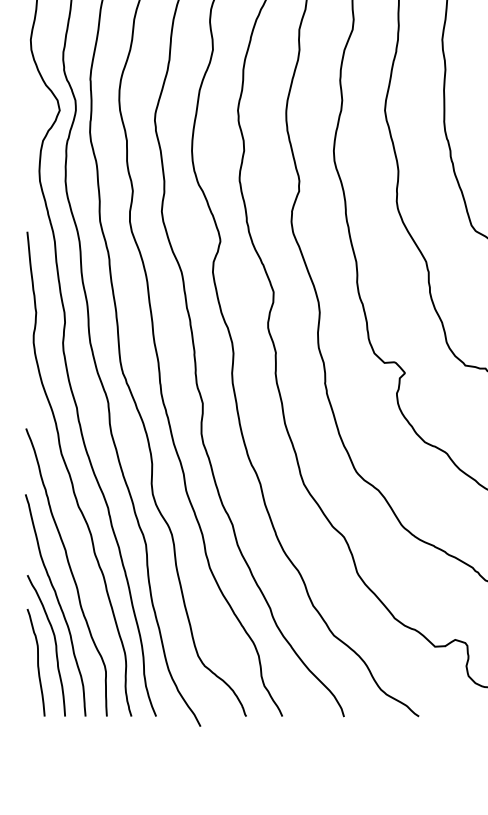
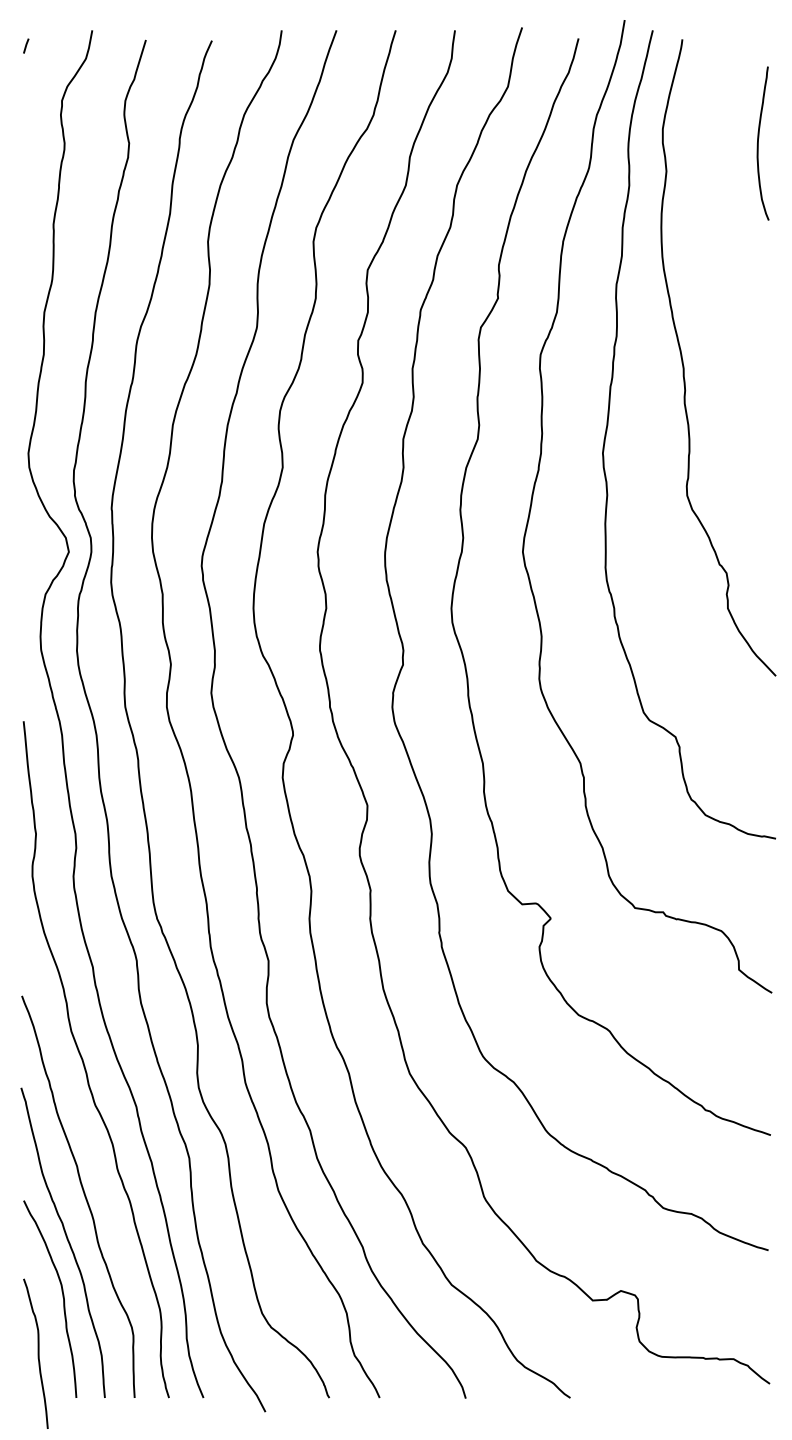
curve: (37, 662) -> (37, 1353), moved

